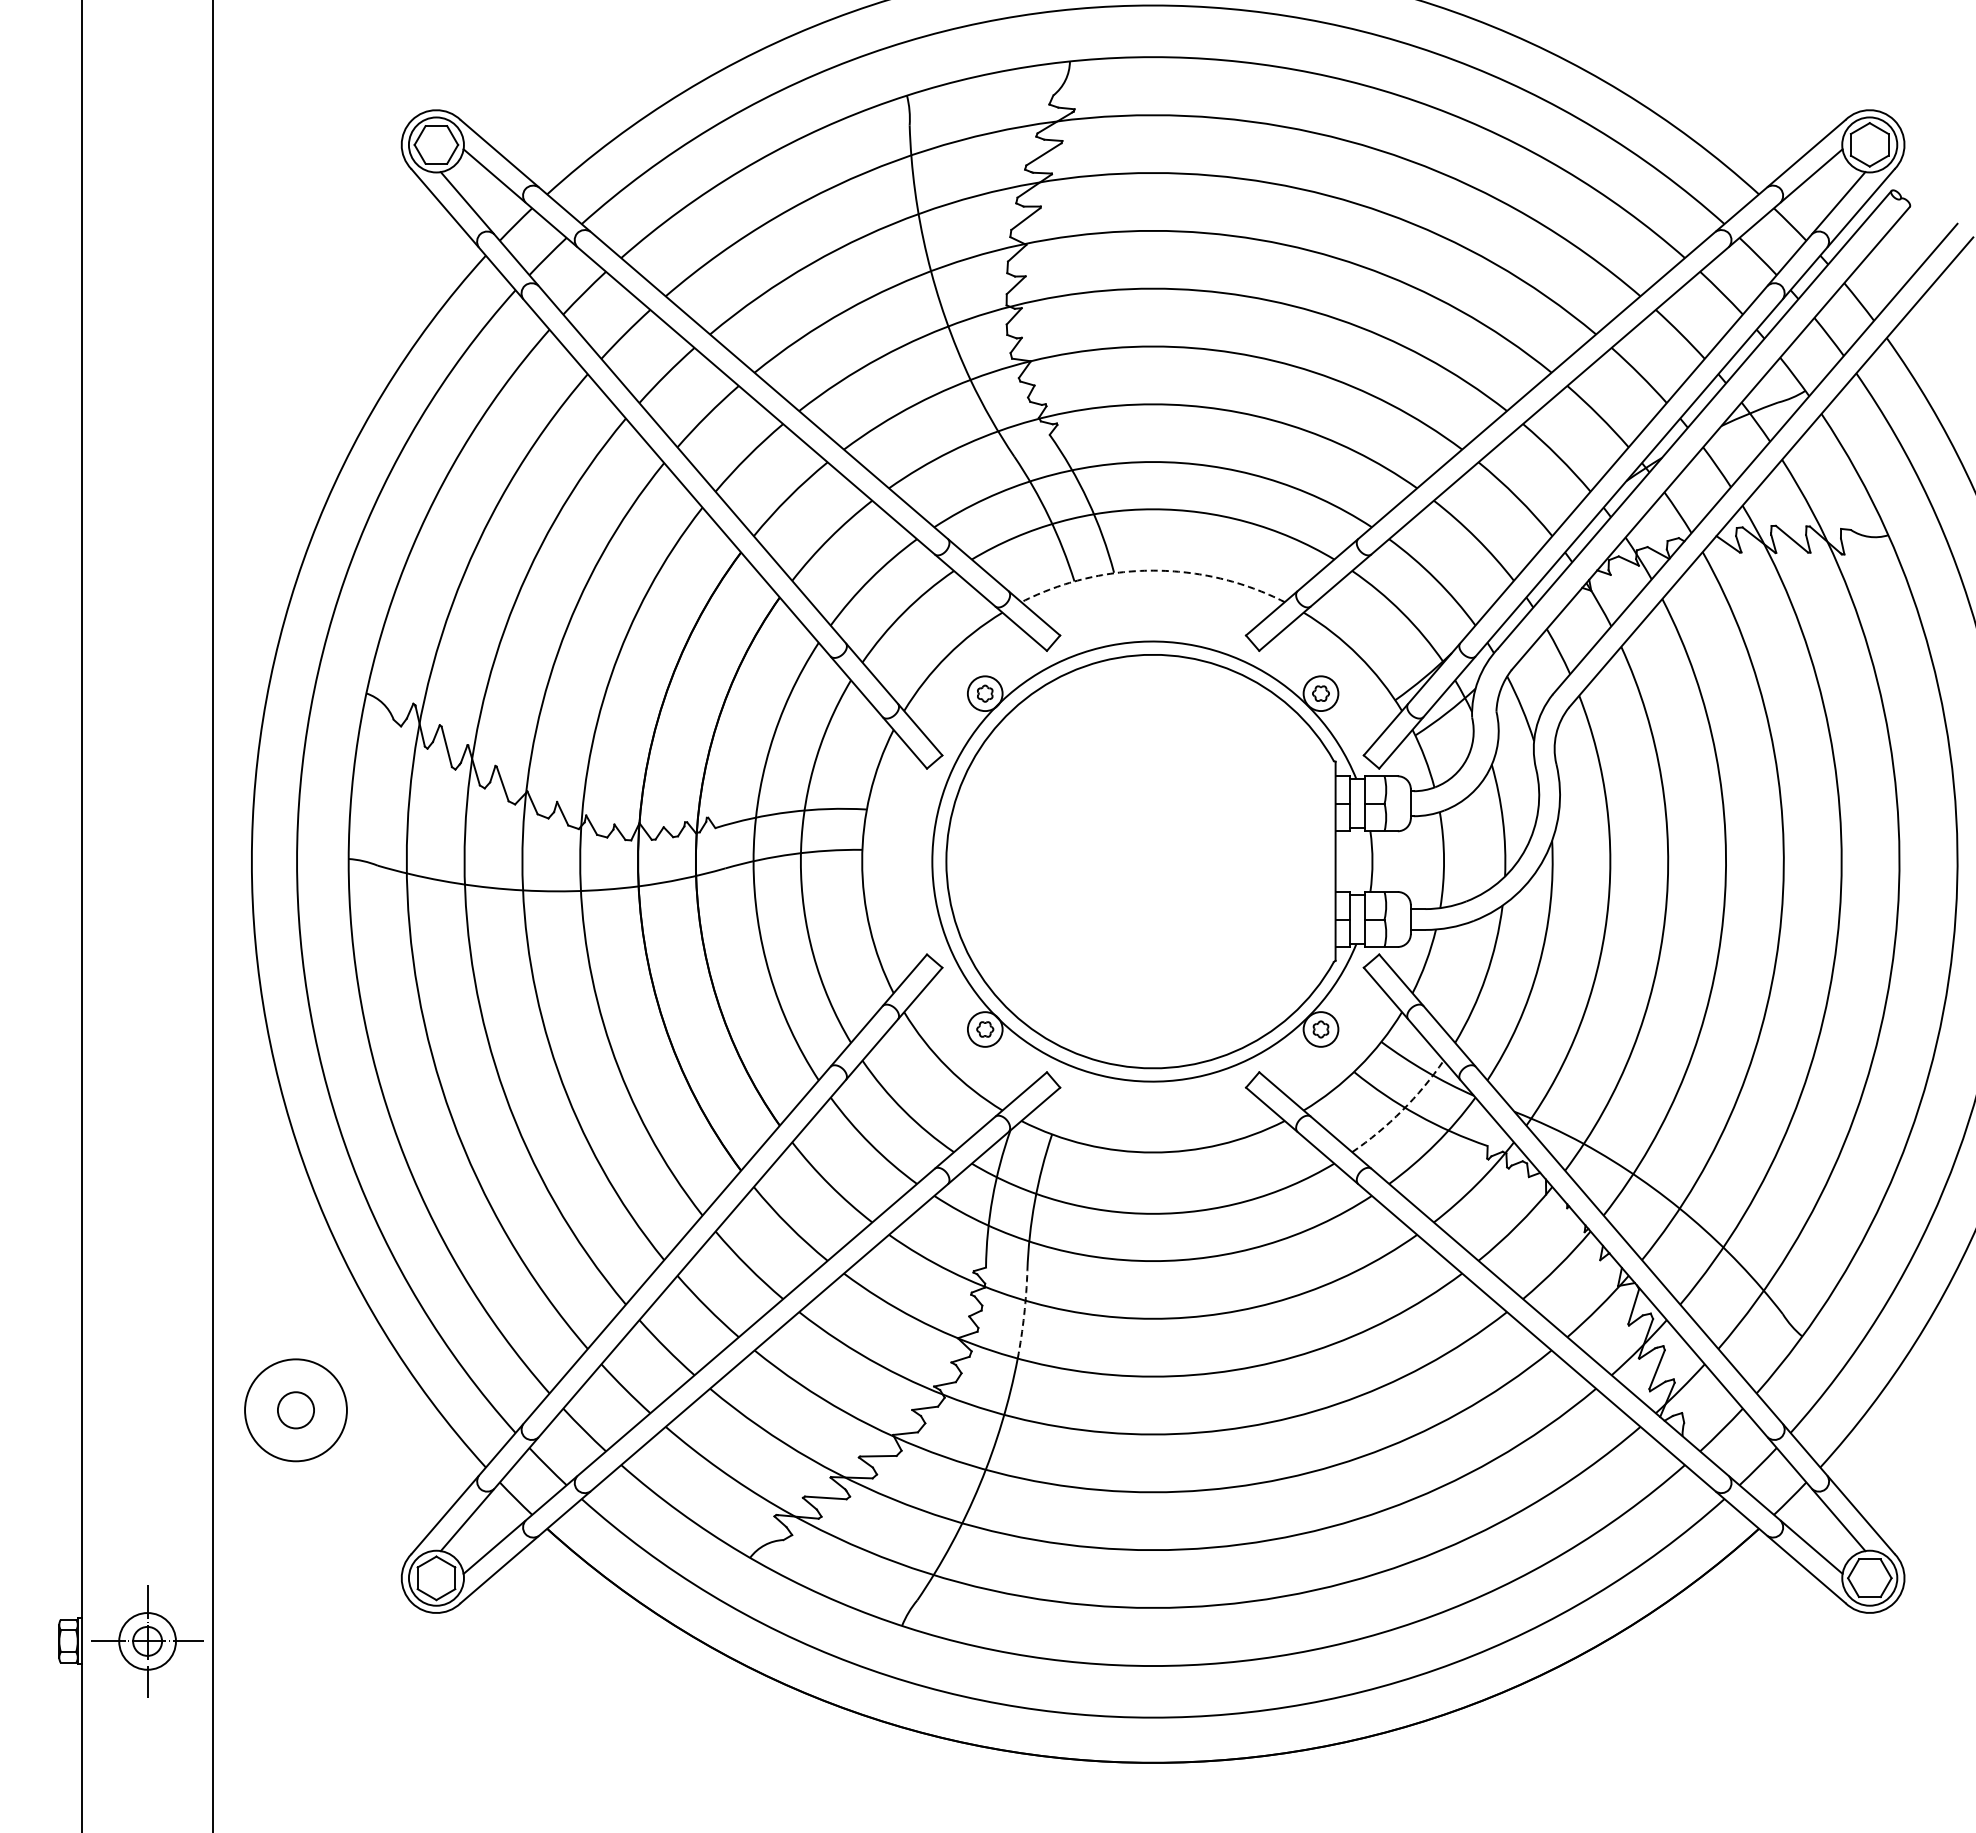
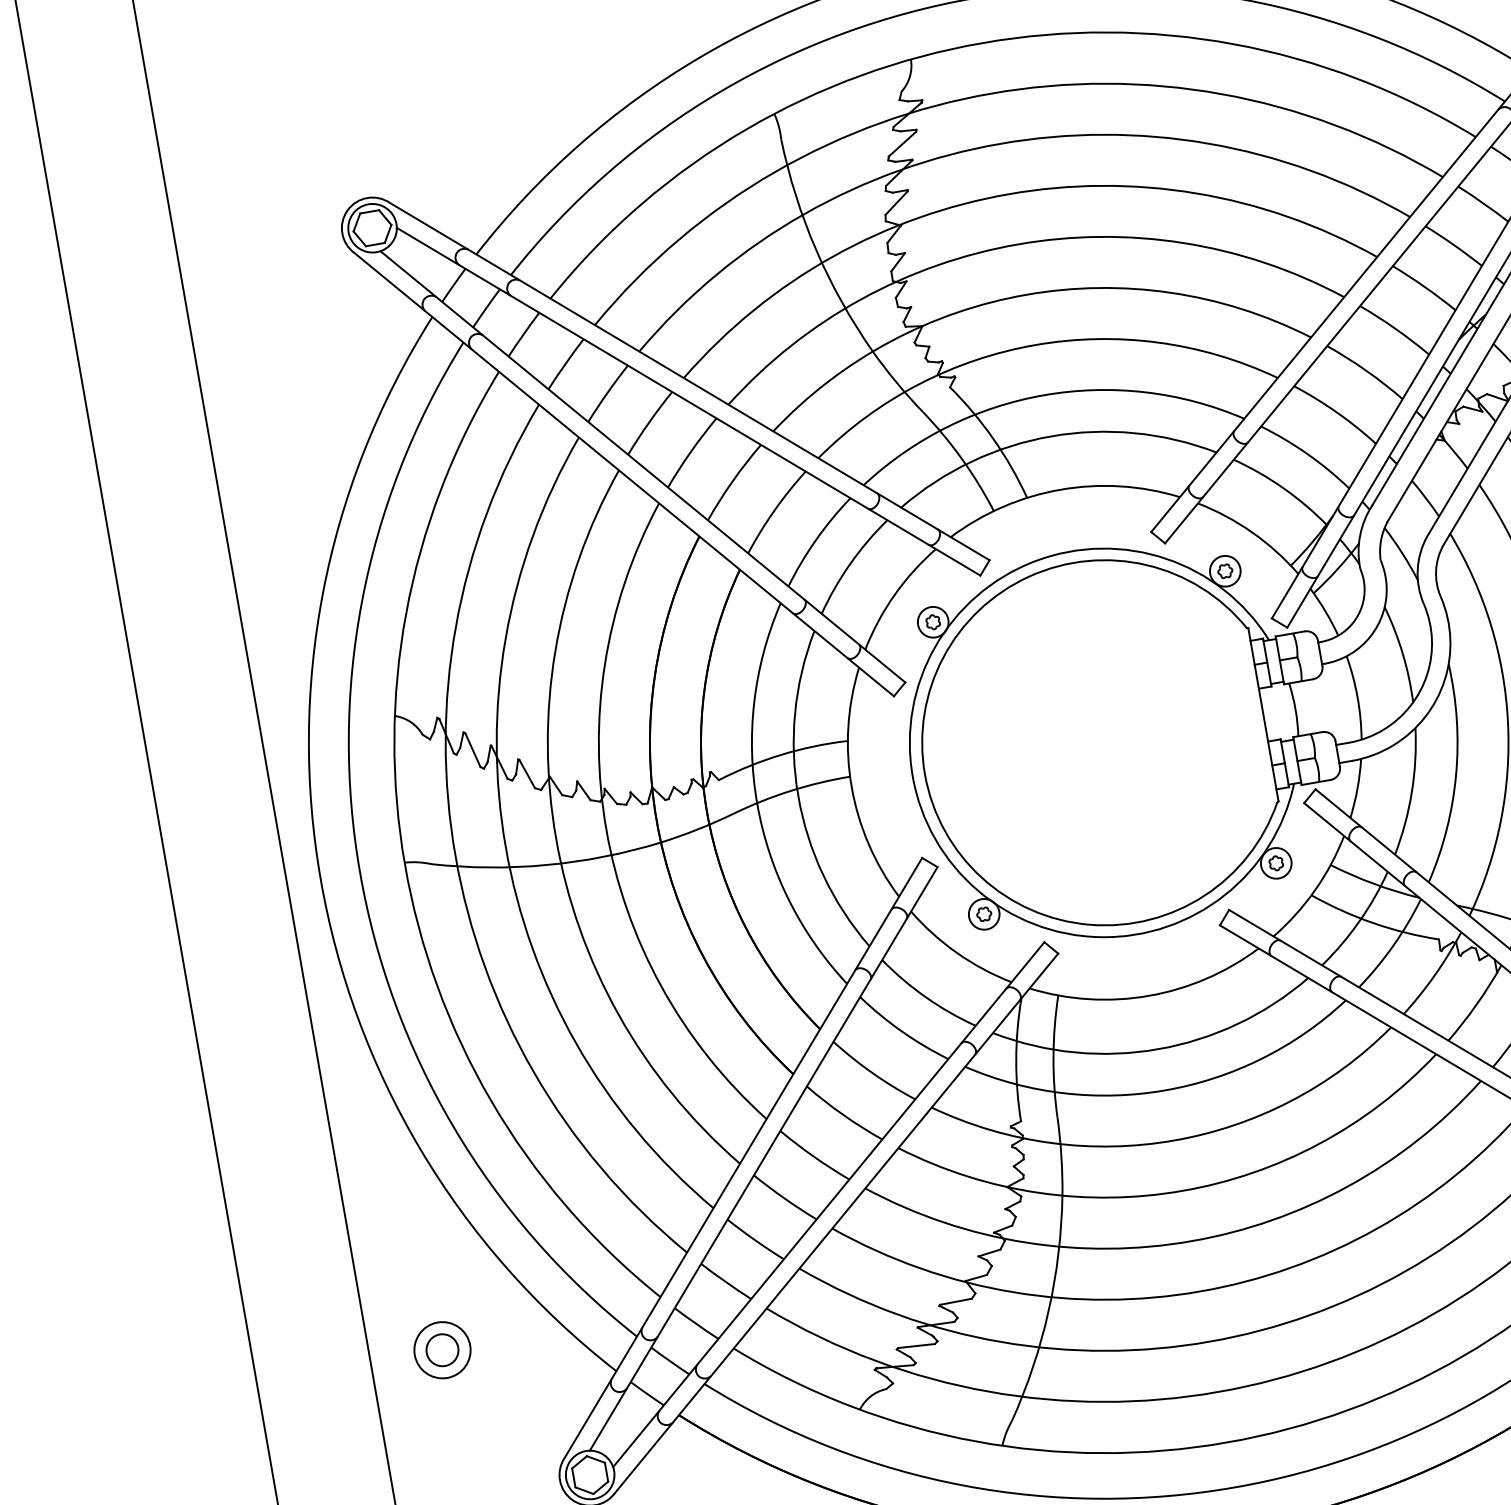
arc: (1153, 570) -> (1060, 489), dashed -> solid
arc: (1402, 1110) -> (1359, 921), dashed -> solid
arc: (1024, 1314) -> (1061, 1156), dashed -> solid
circle: (295, 1410) -> (442, 1350), size x0.62

